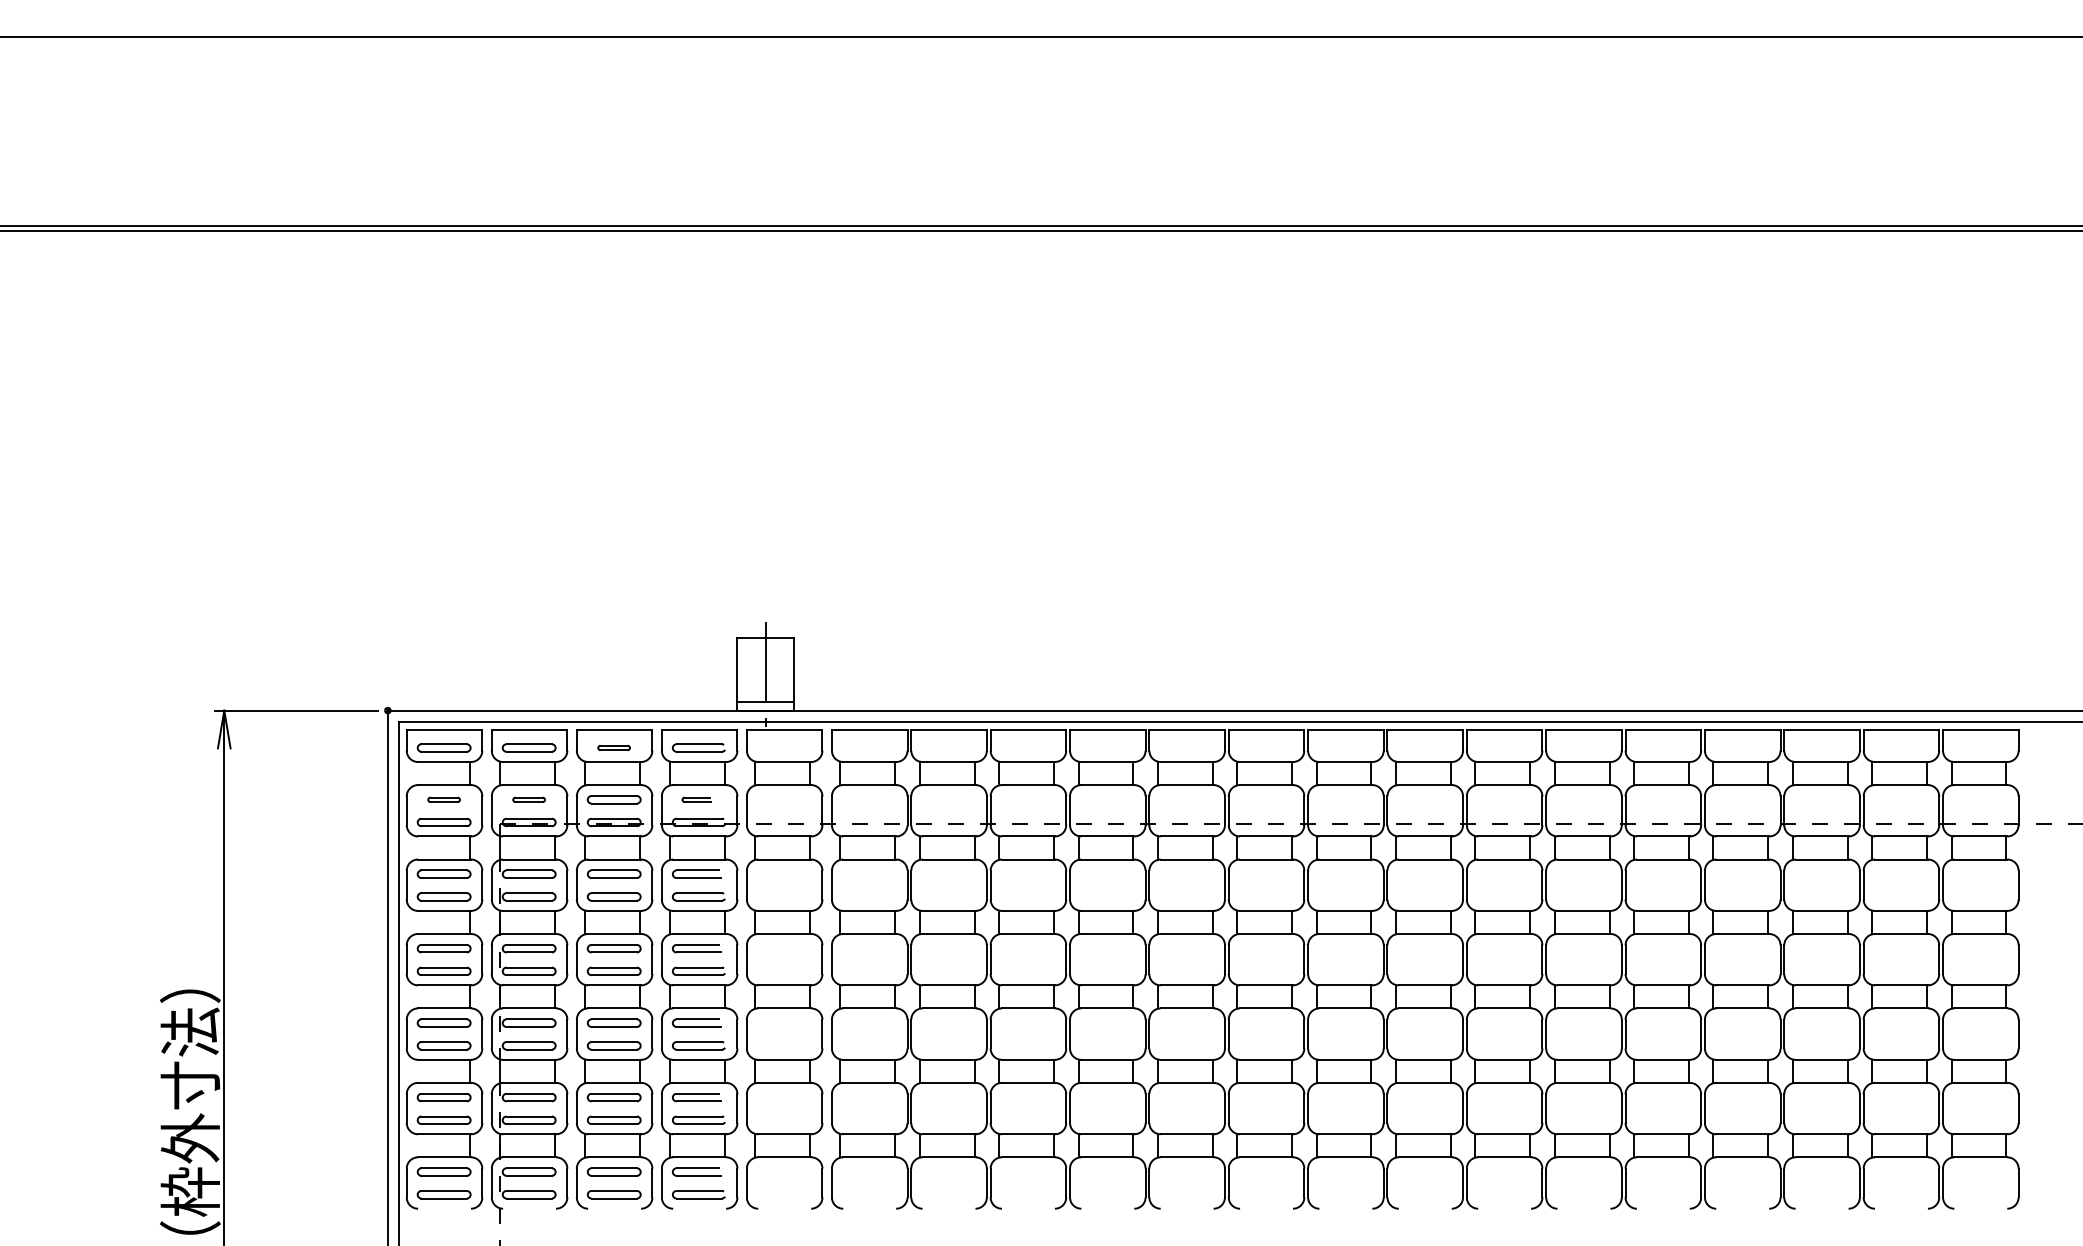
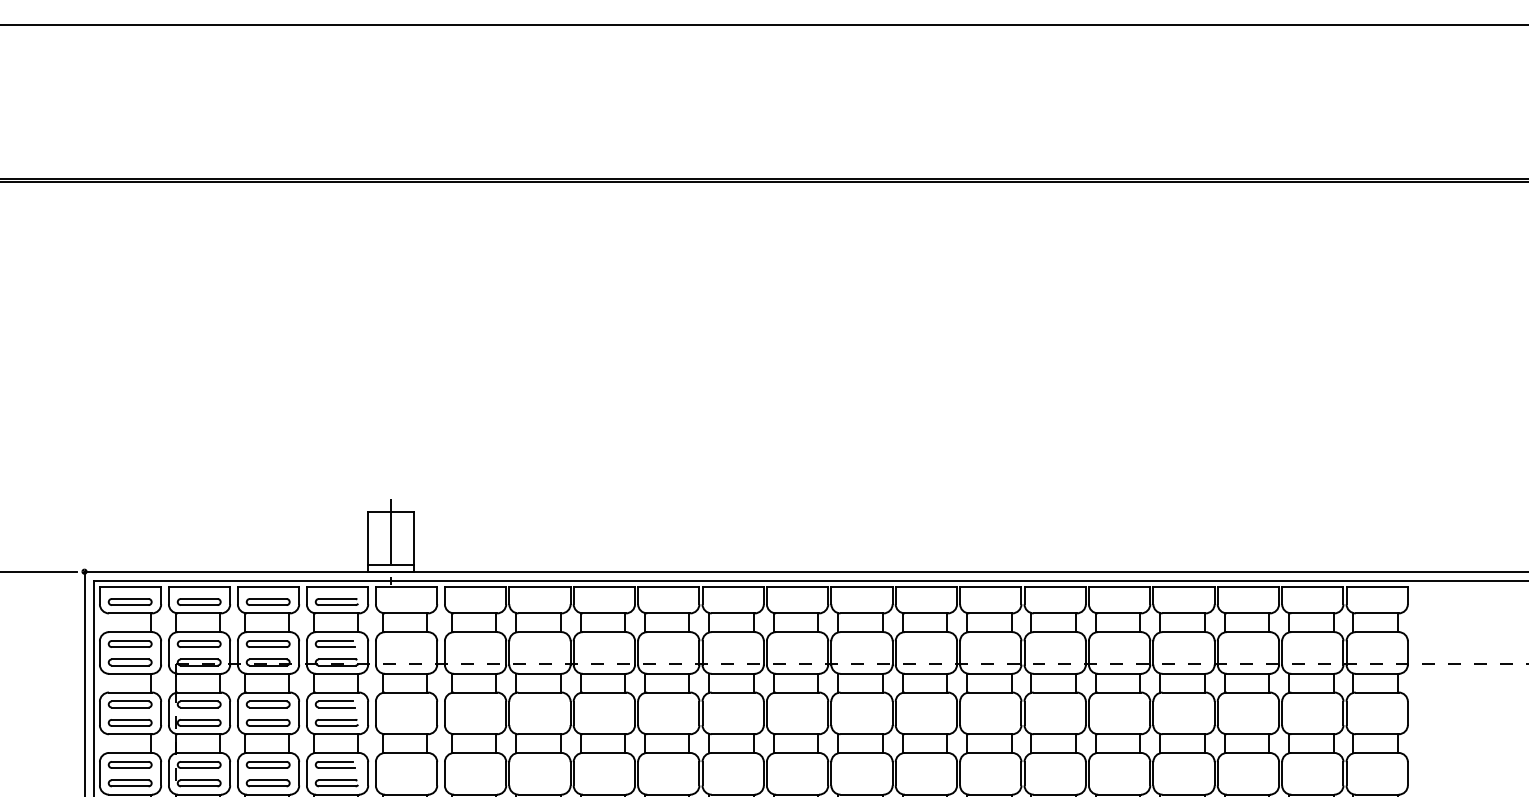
part: (613, 747) -> (267, 601), size x1.67
part: (443, 799) -> (129, 643), size x1.67
part: (528, 799) -> (198, 643), size x1.67
part: (696, 799) -> (334, 643), size x1.67

